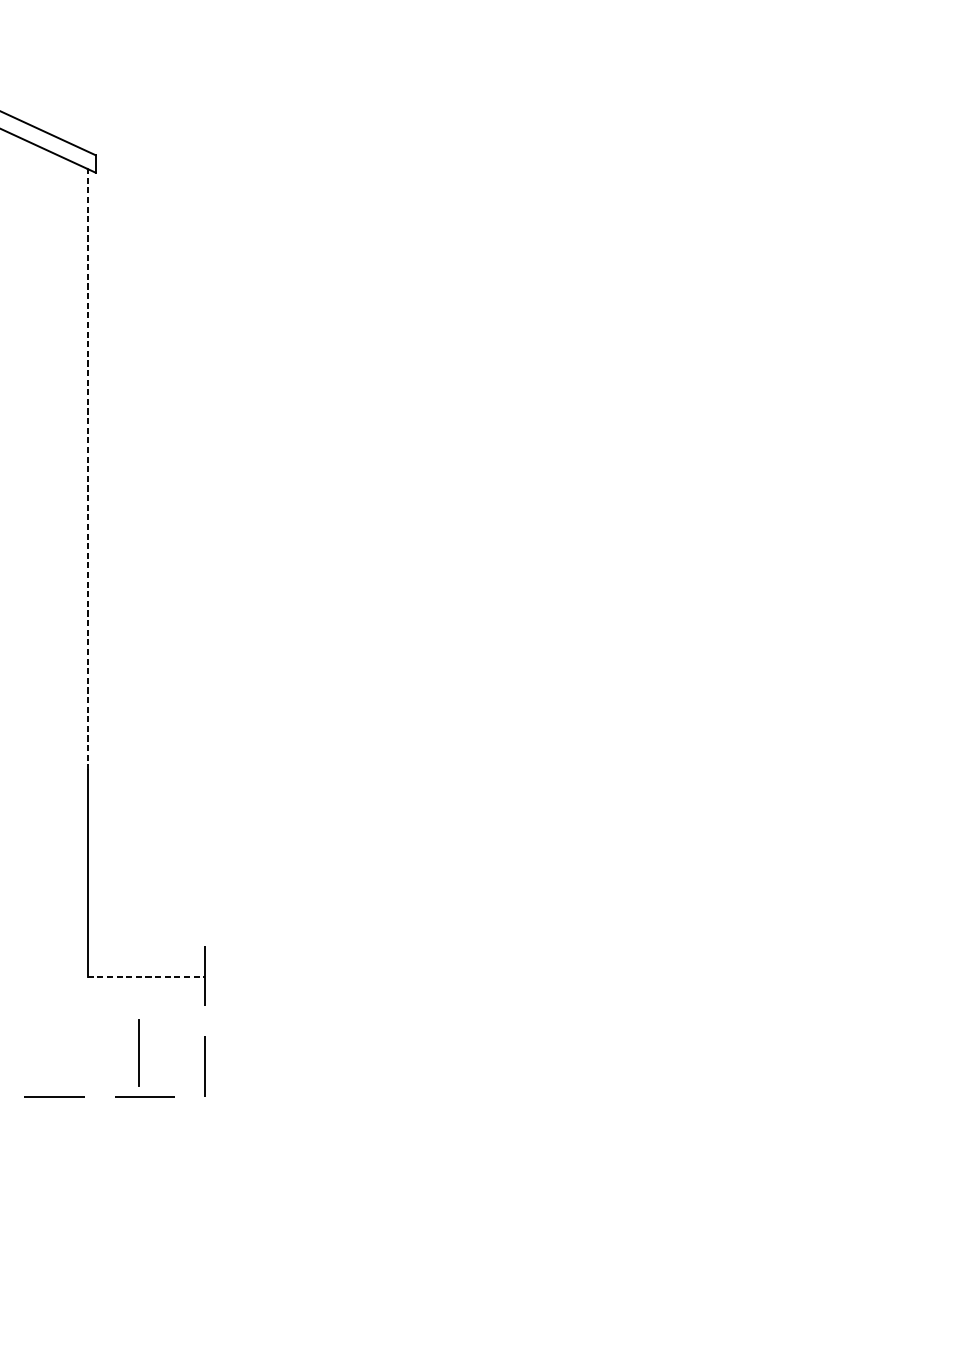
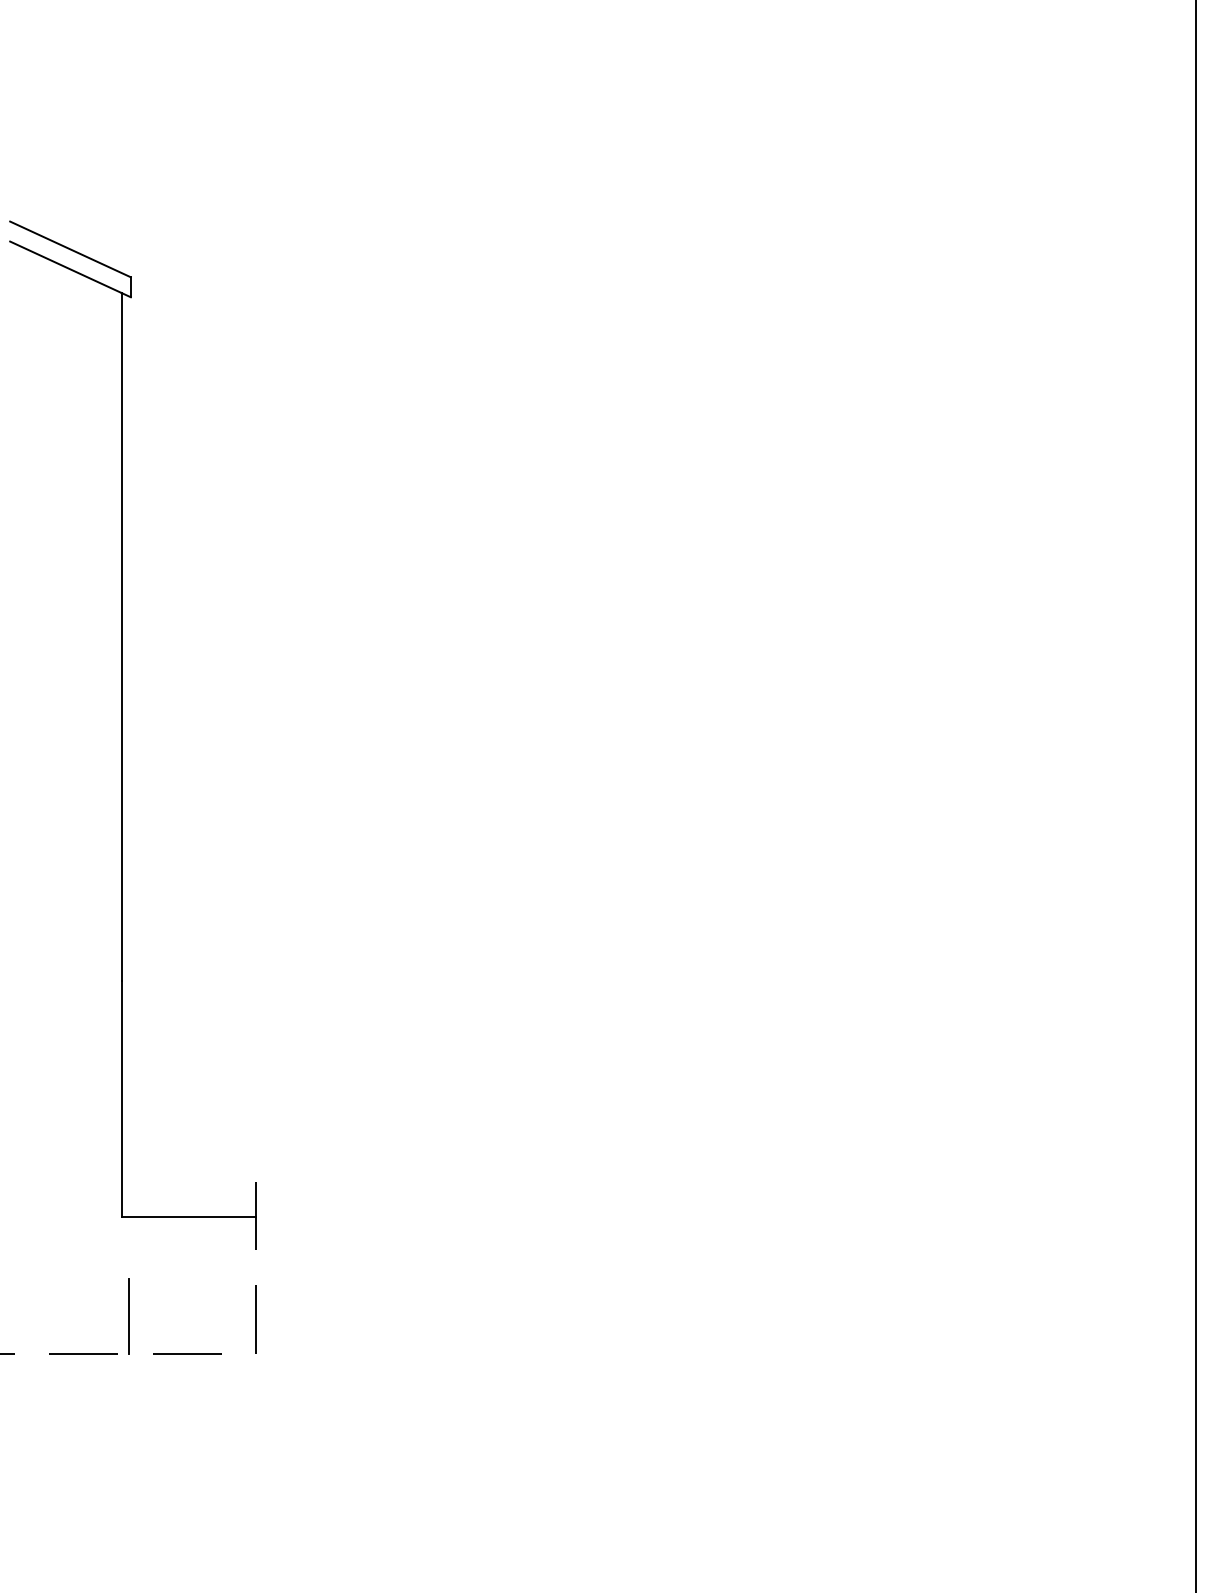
line: (87, 470) -> (121, 637), dashed -> solid
line: (146, 976) -> (188, 1216), dashed -> solid
line: (138, 1053) -> (128, 1316), moved

